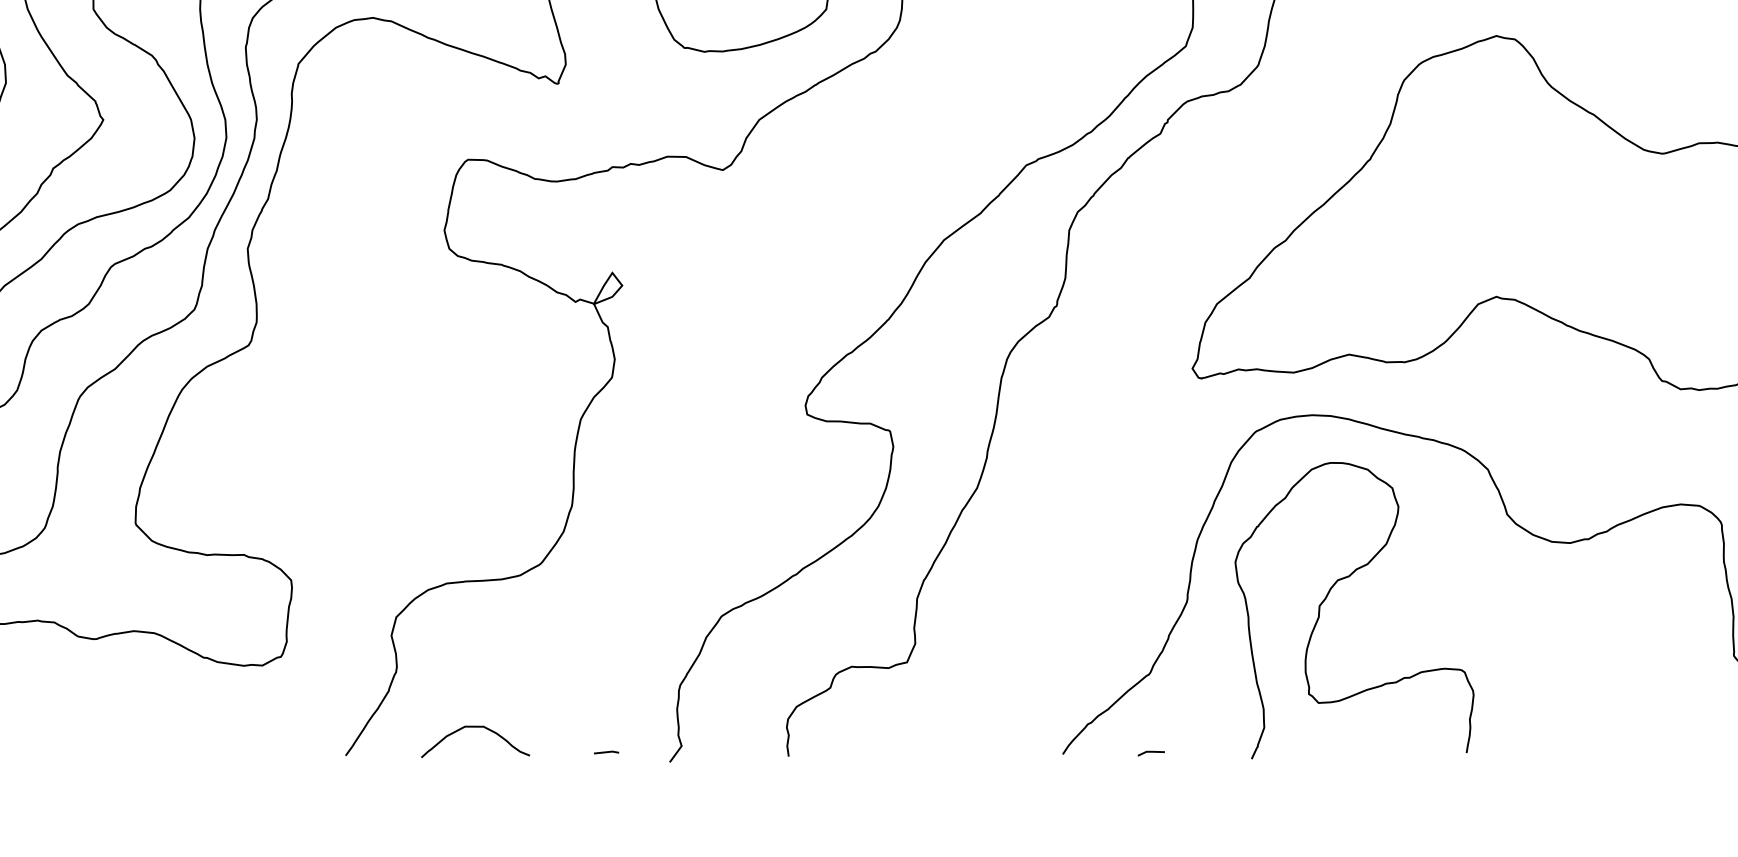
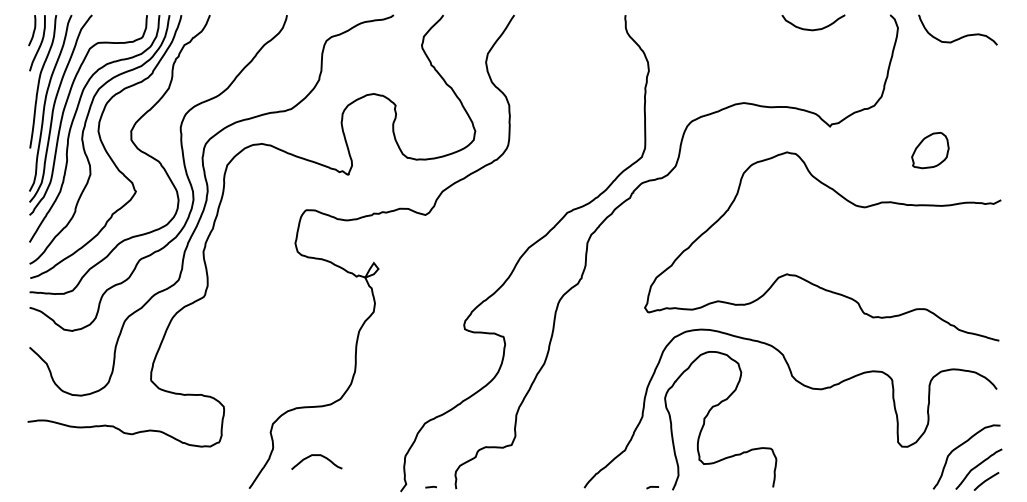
curve: (481, 729) -> (319, 456), moved
line: (605, 750) -> (430, 486), moved
line: (1150, 753) -> (652, 487), moved

